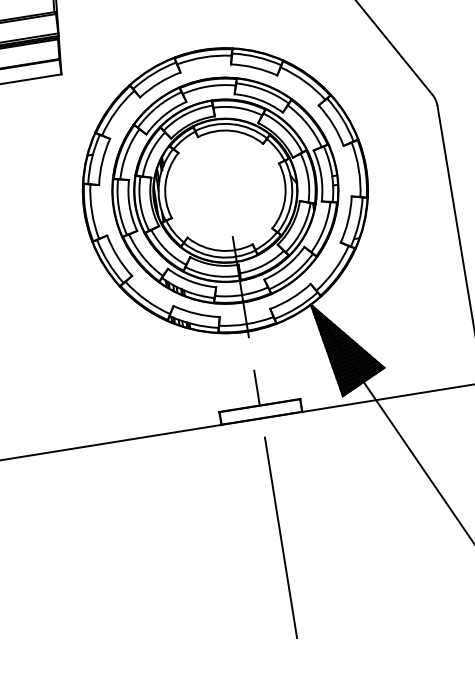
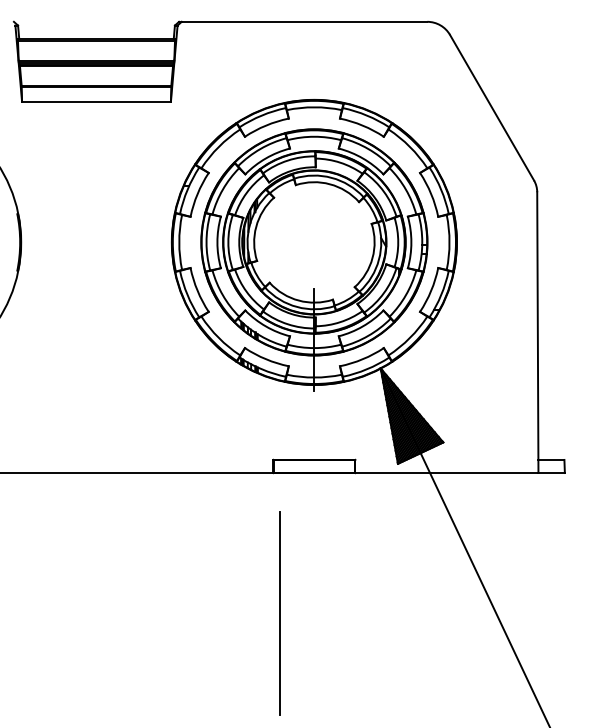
line: (256, 387) -> (314, 441), removed
line: (280, 537) -> (279, 613), moved

